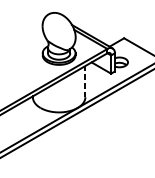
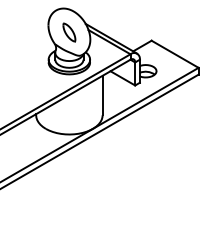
part: (59, 31) -> (69, 32), added
line: (85, 81) -> (102, 95), dashed -> solid

